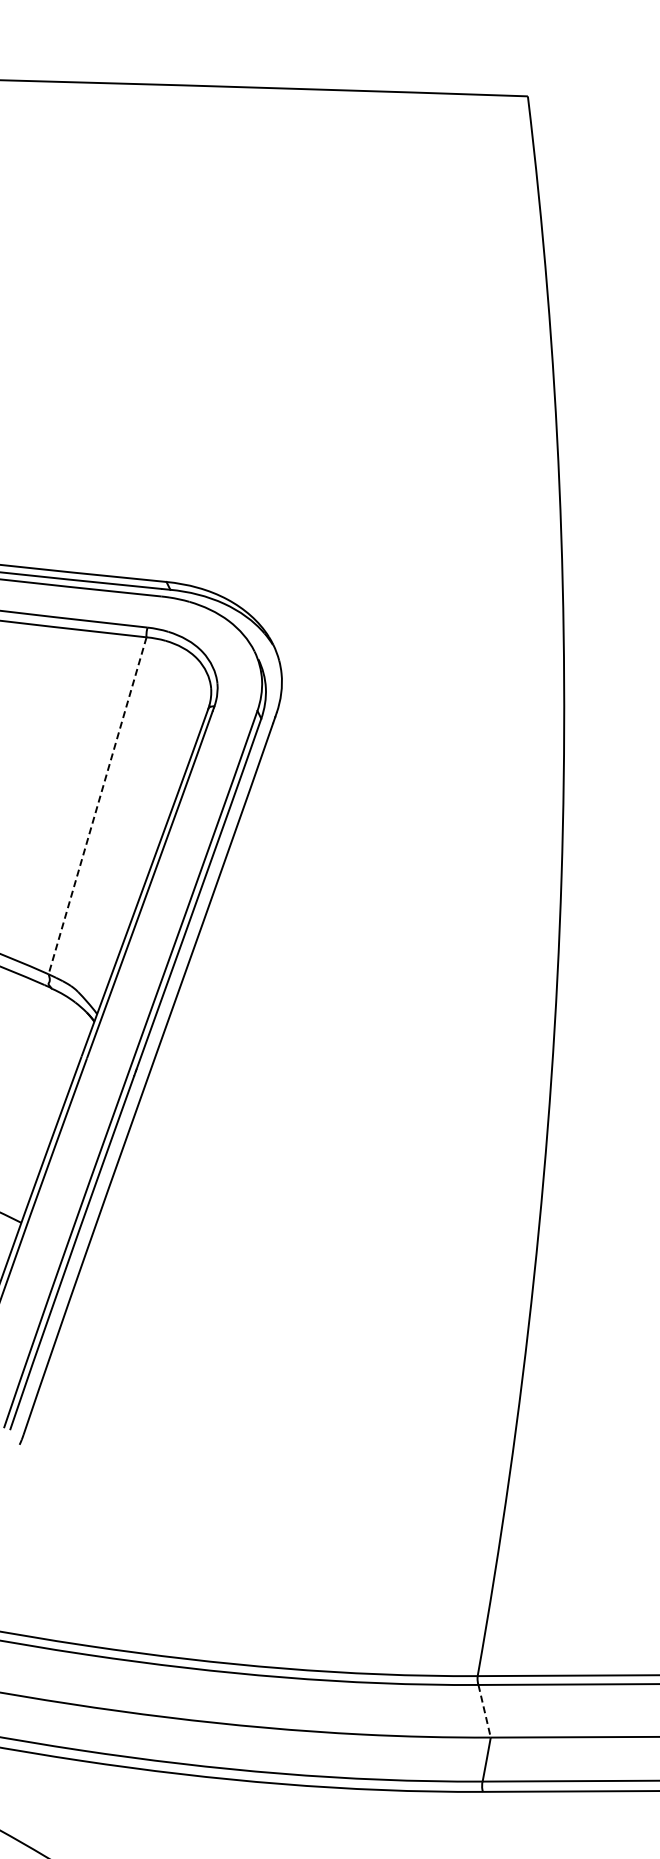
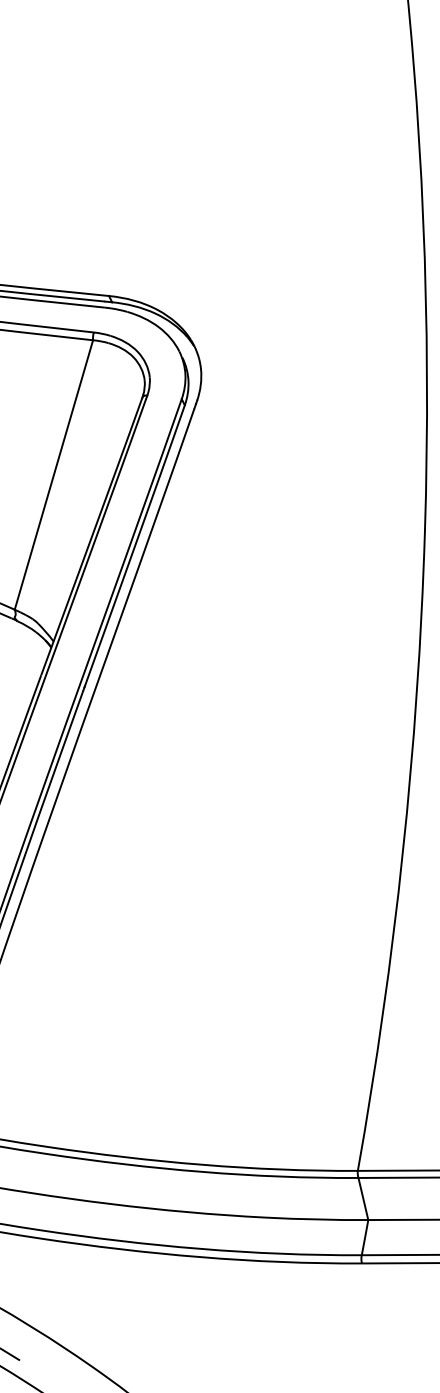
line: (97, 806) -> (53, 475), dashed -> solid
line: (484, 1711) -> (363, 1199), dashed -> solid

